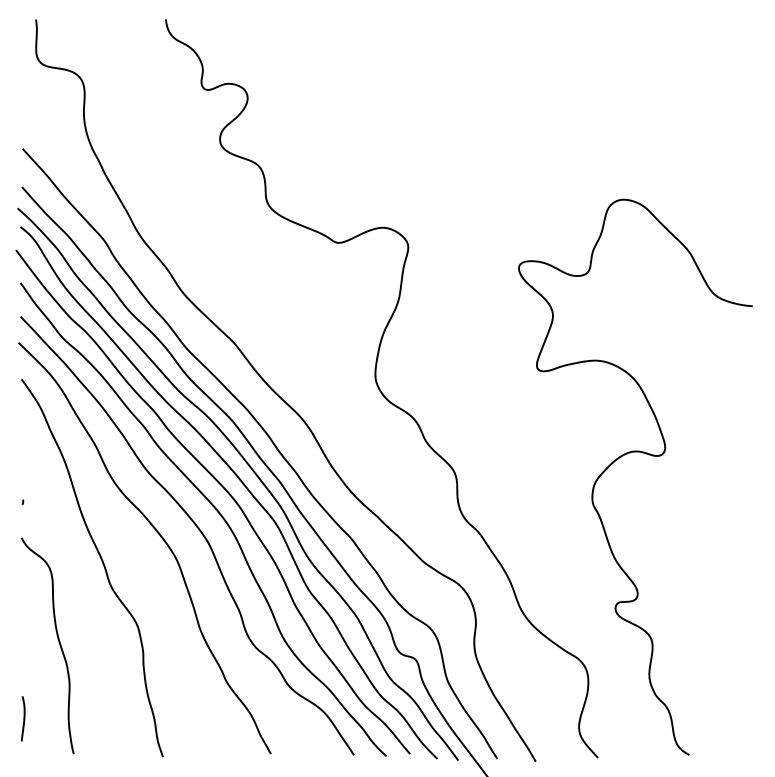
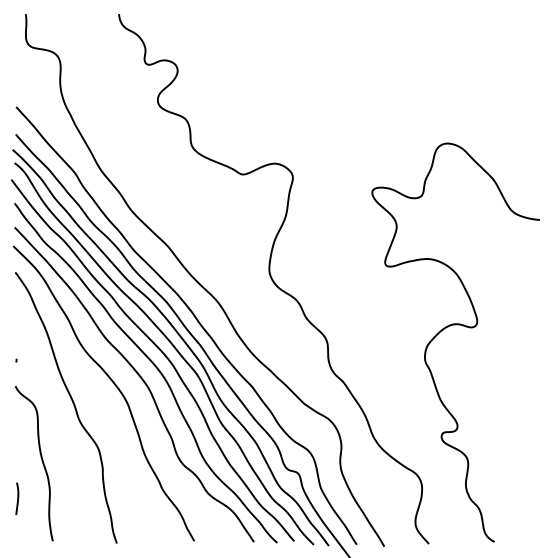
curve: (23, 718) -> (17, 498), moved

